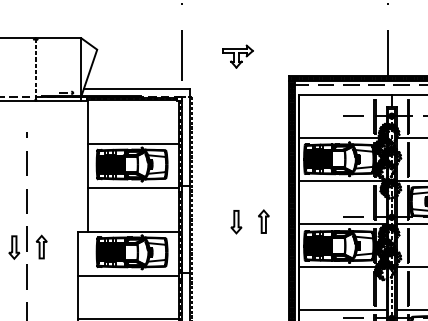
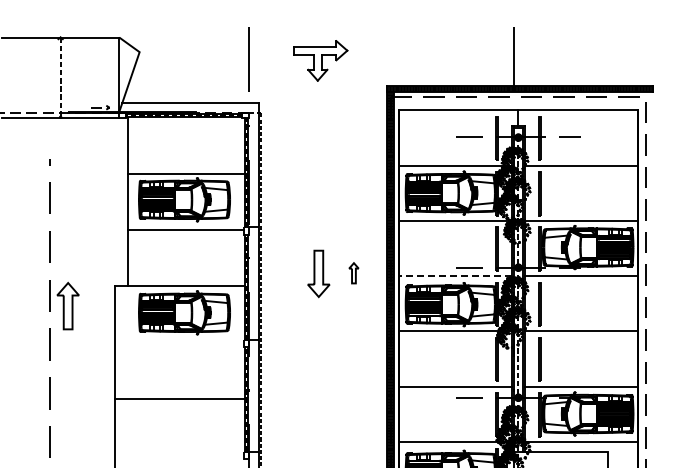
part: (237, 56) -> (320, 61), size x1.4
part: (236, 221) -> (318, 273), size x1.6
part: (263, 221) -> (353, 272), size x0.7
line: (342, 224) -> (455, 276), solid -> dashed
part: (41, 246) -> (68, 305), size x1.6
part: (13, 247) -> (32, 306), removed
line: (128, 275) -> (179, 342), removed

